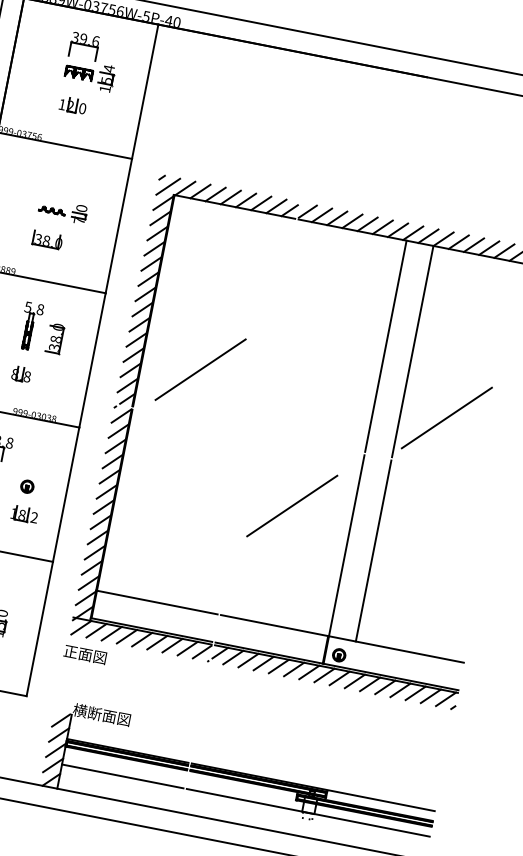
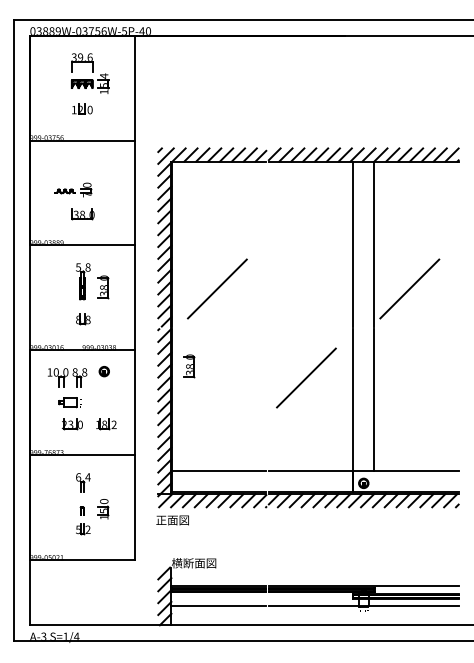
part: (63, 210) -> (73, 189), moved
part: (145, 461) -> (189, 366), added
part: (26, 486) -> (103, 371), moved

